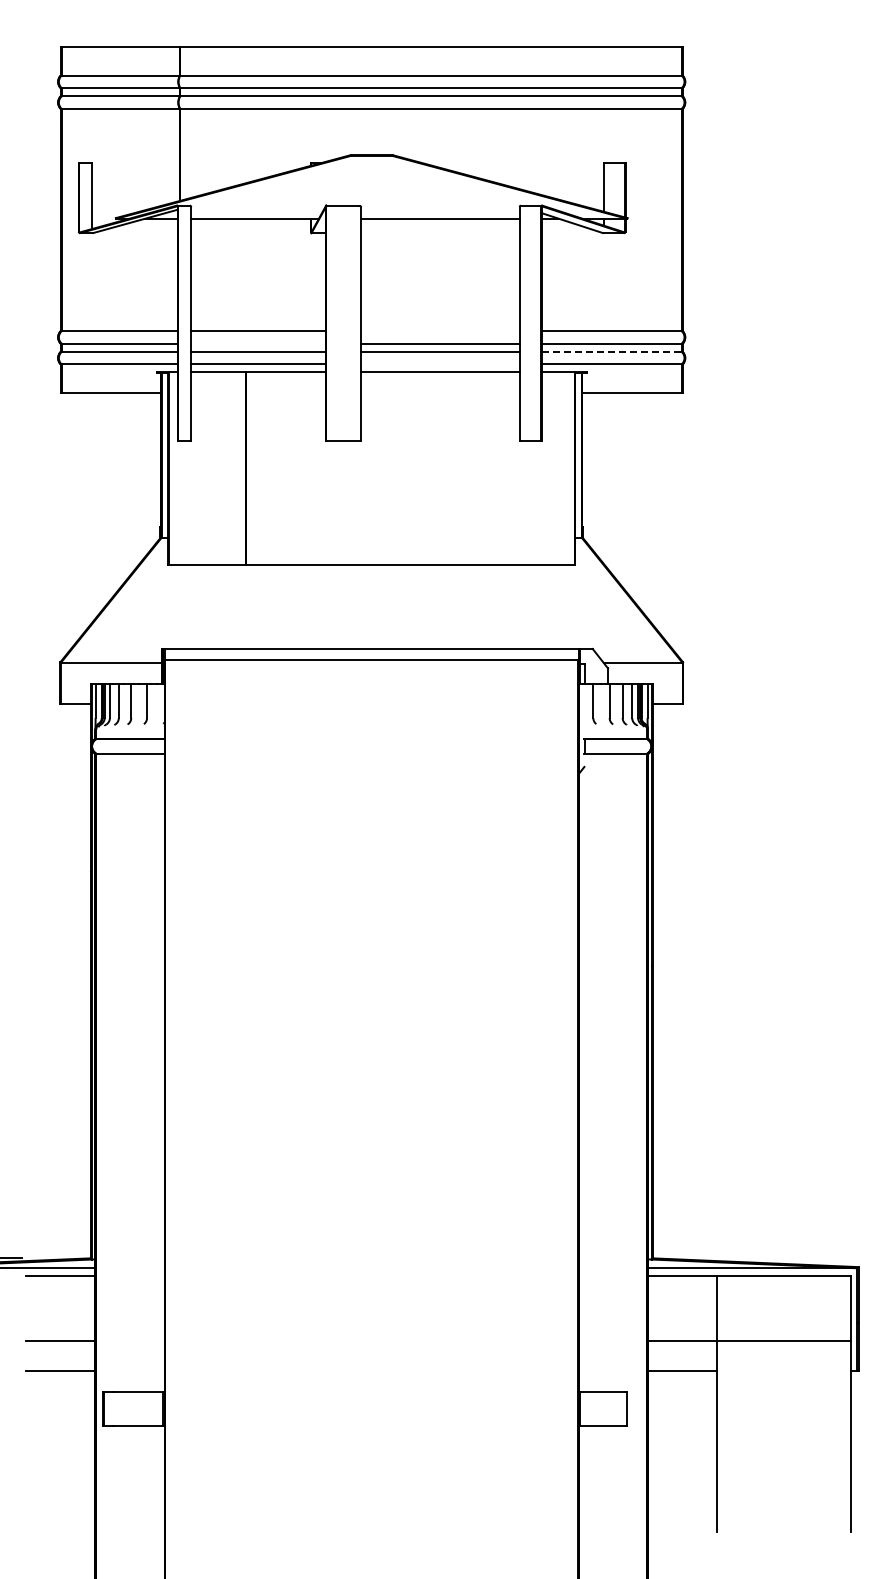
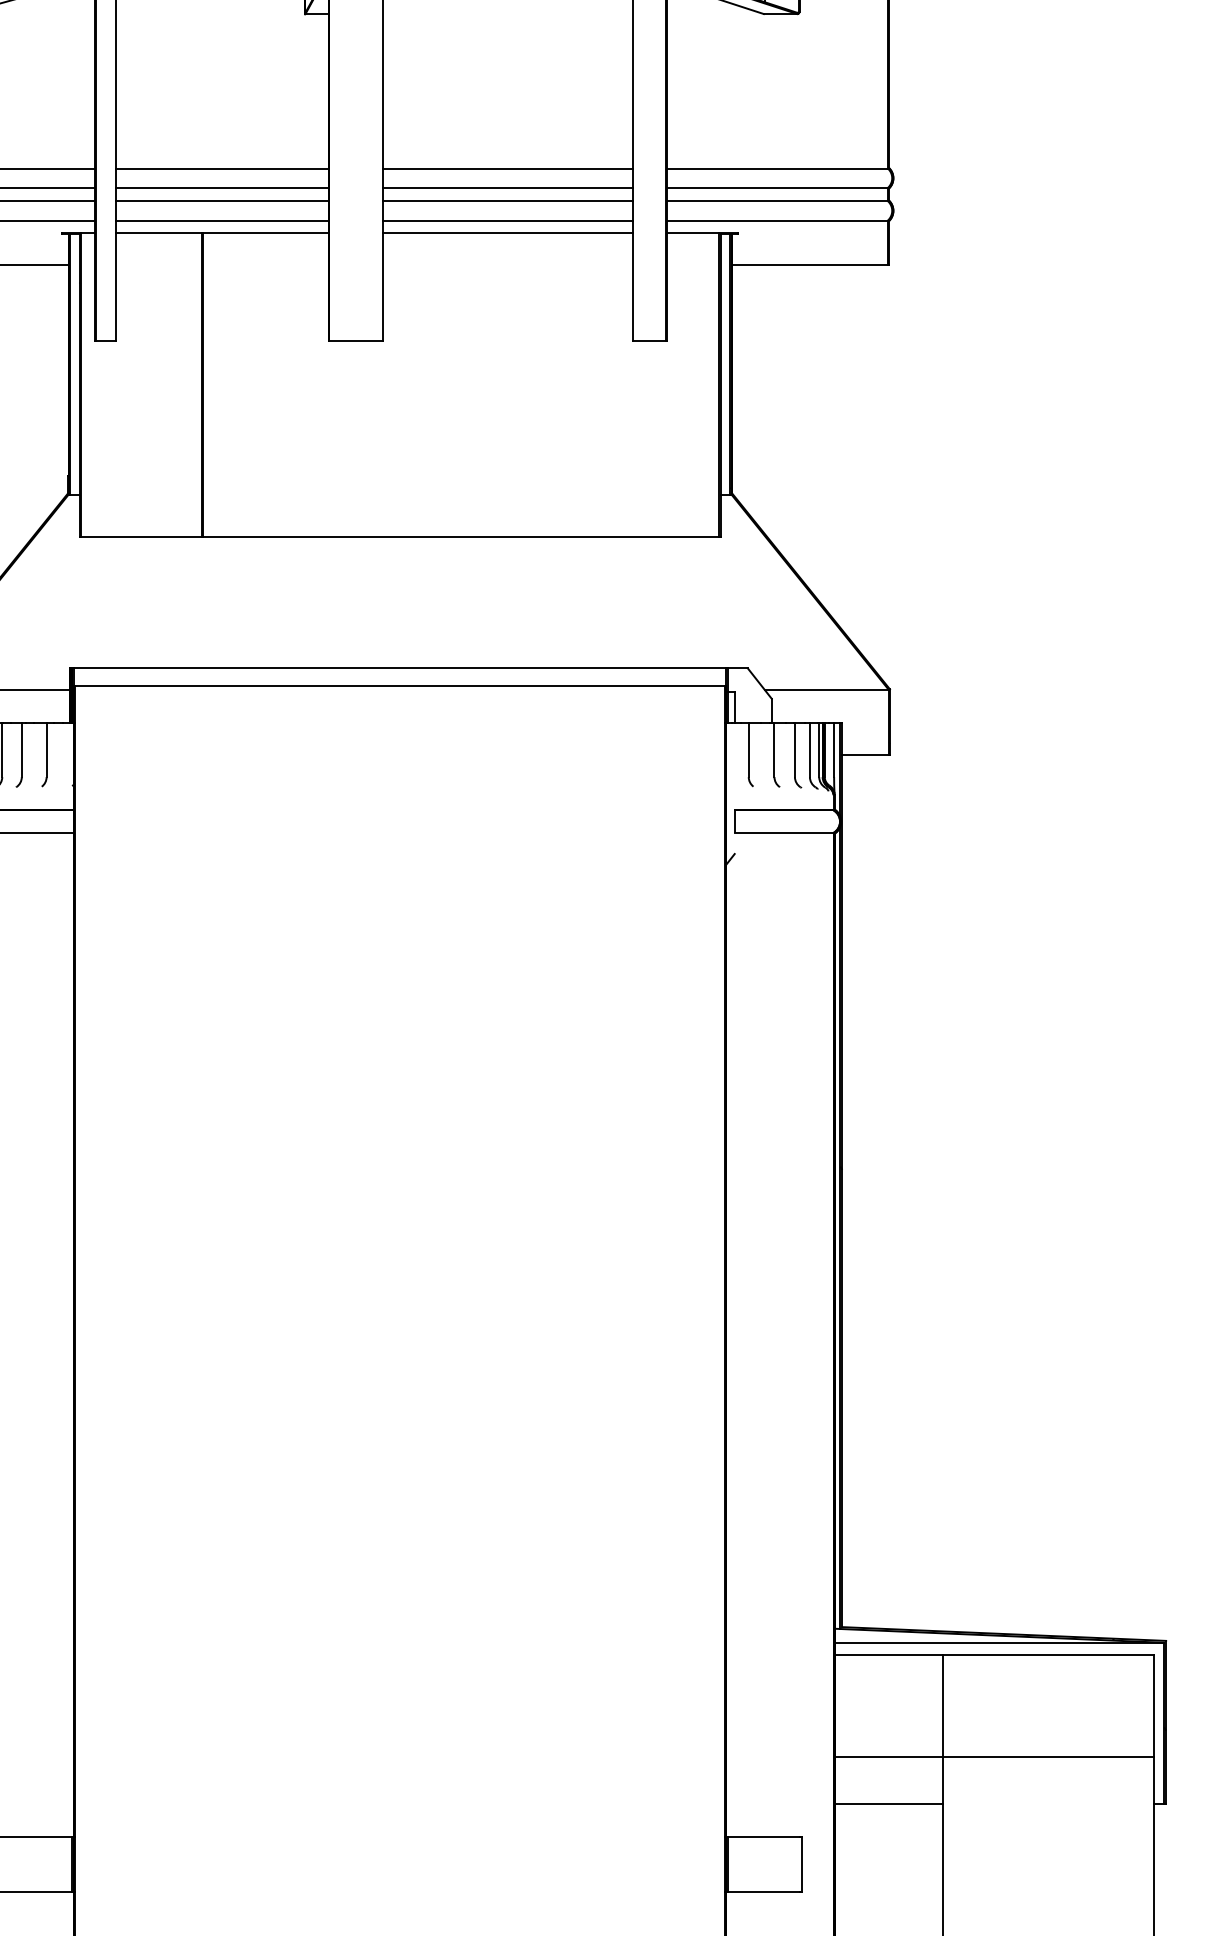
line: (439, 331) -> (506, 168), added
line: (258, 343) -> (221, 187), added
line: (612, 351) -> (778, 200), dashed -> solid
line: (439, 364) -> (506, 220), added

